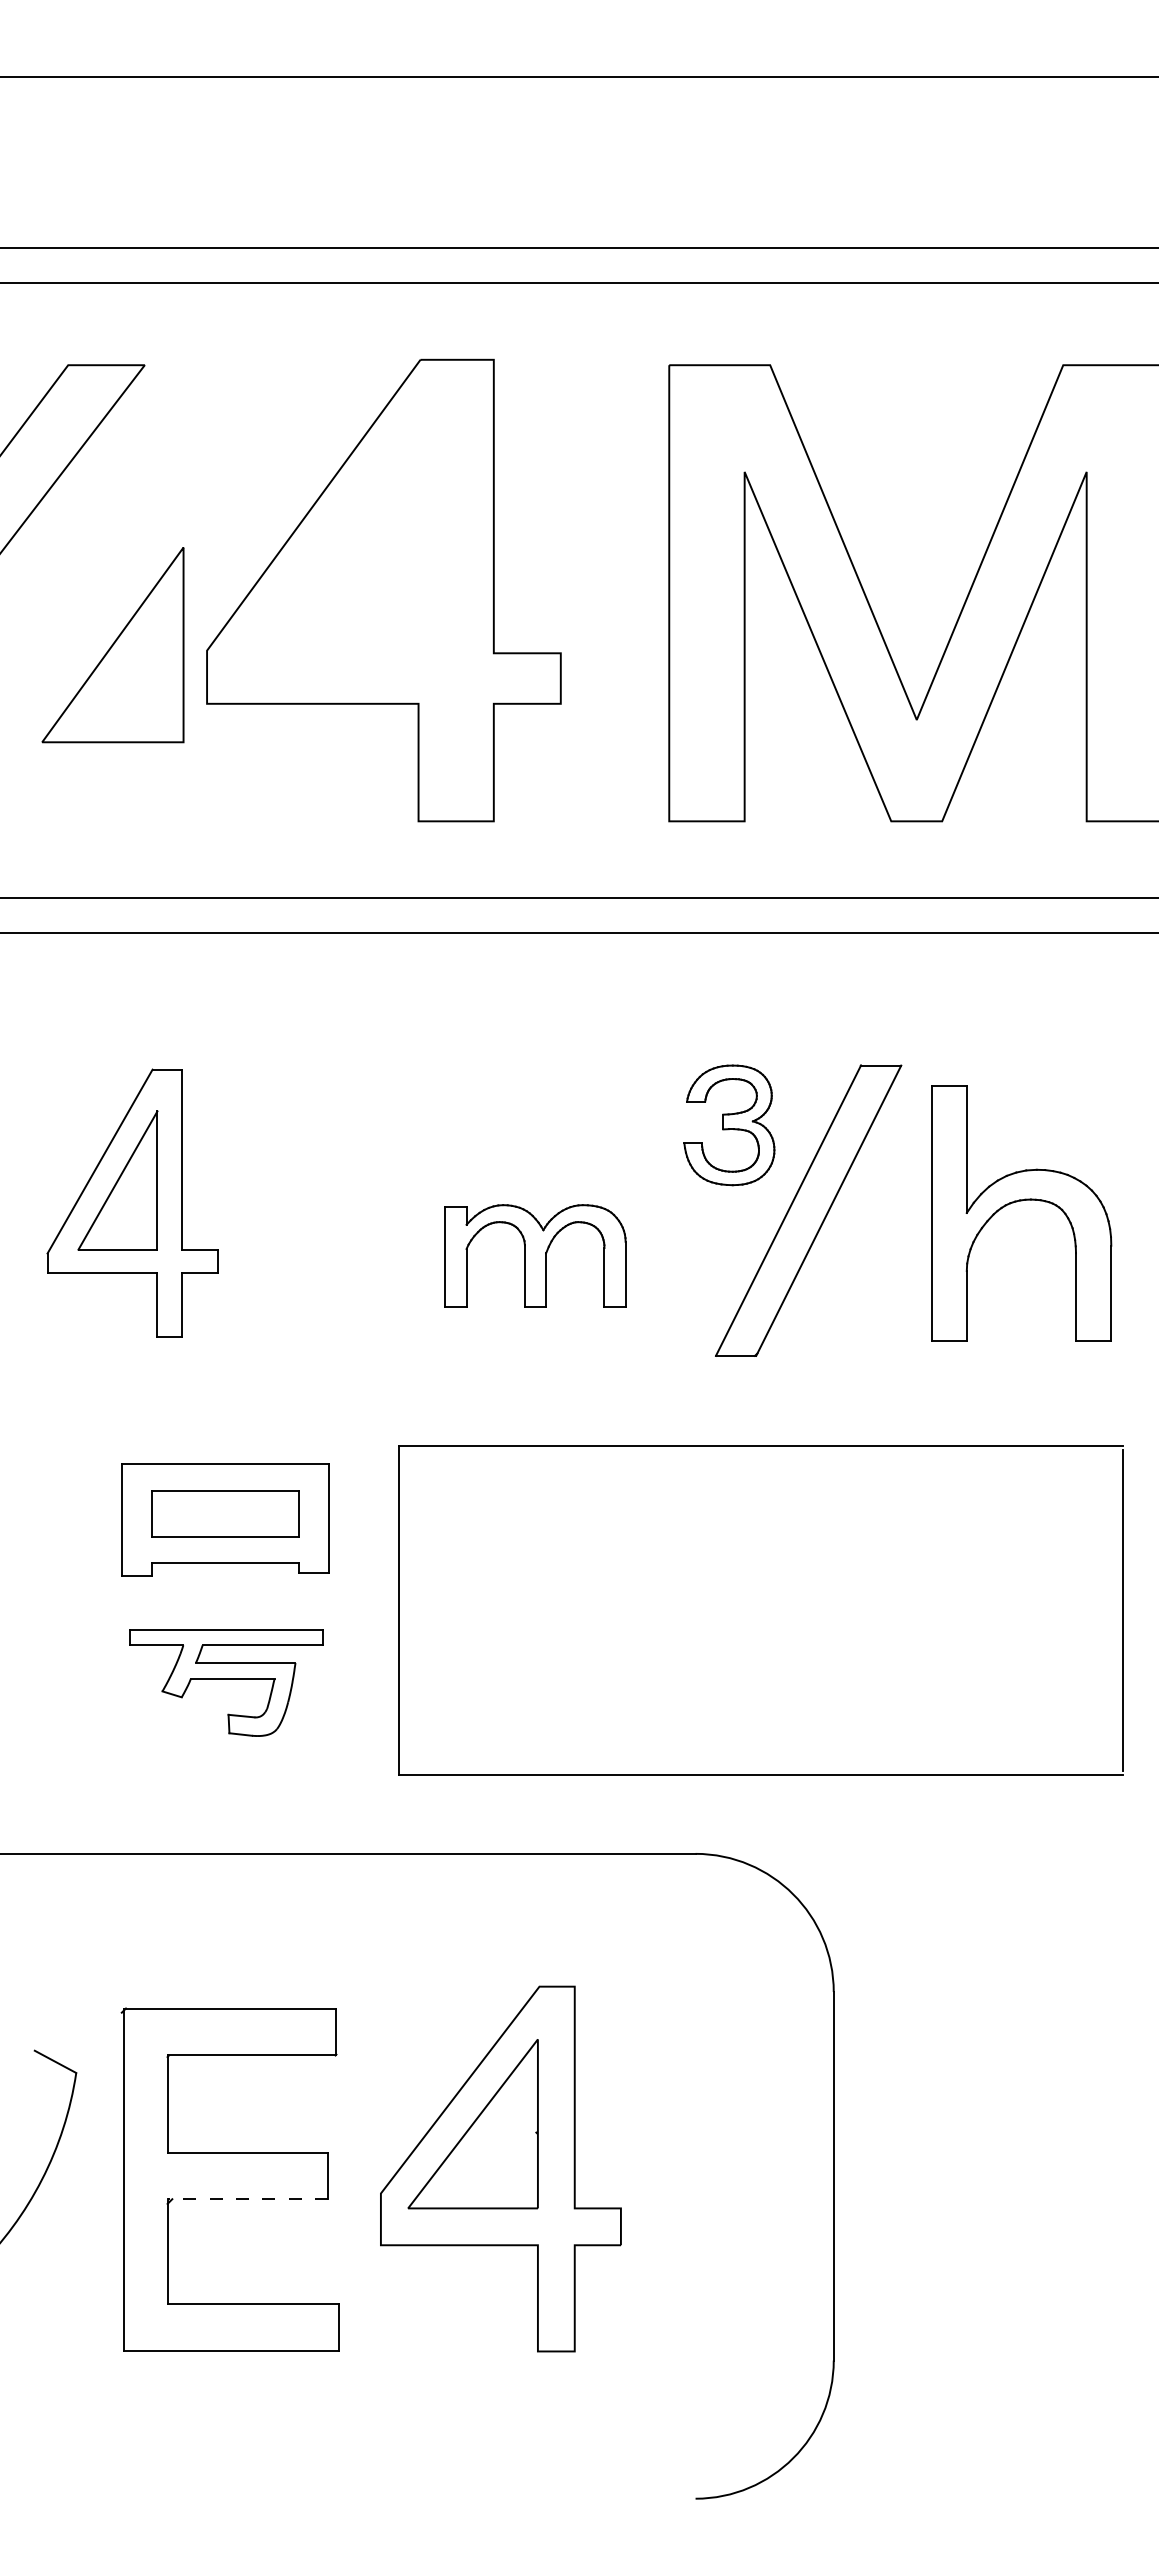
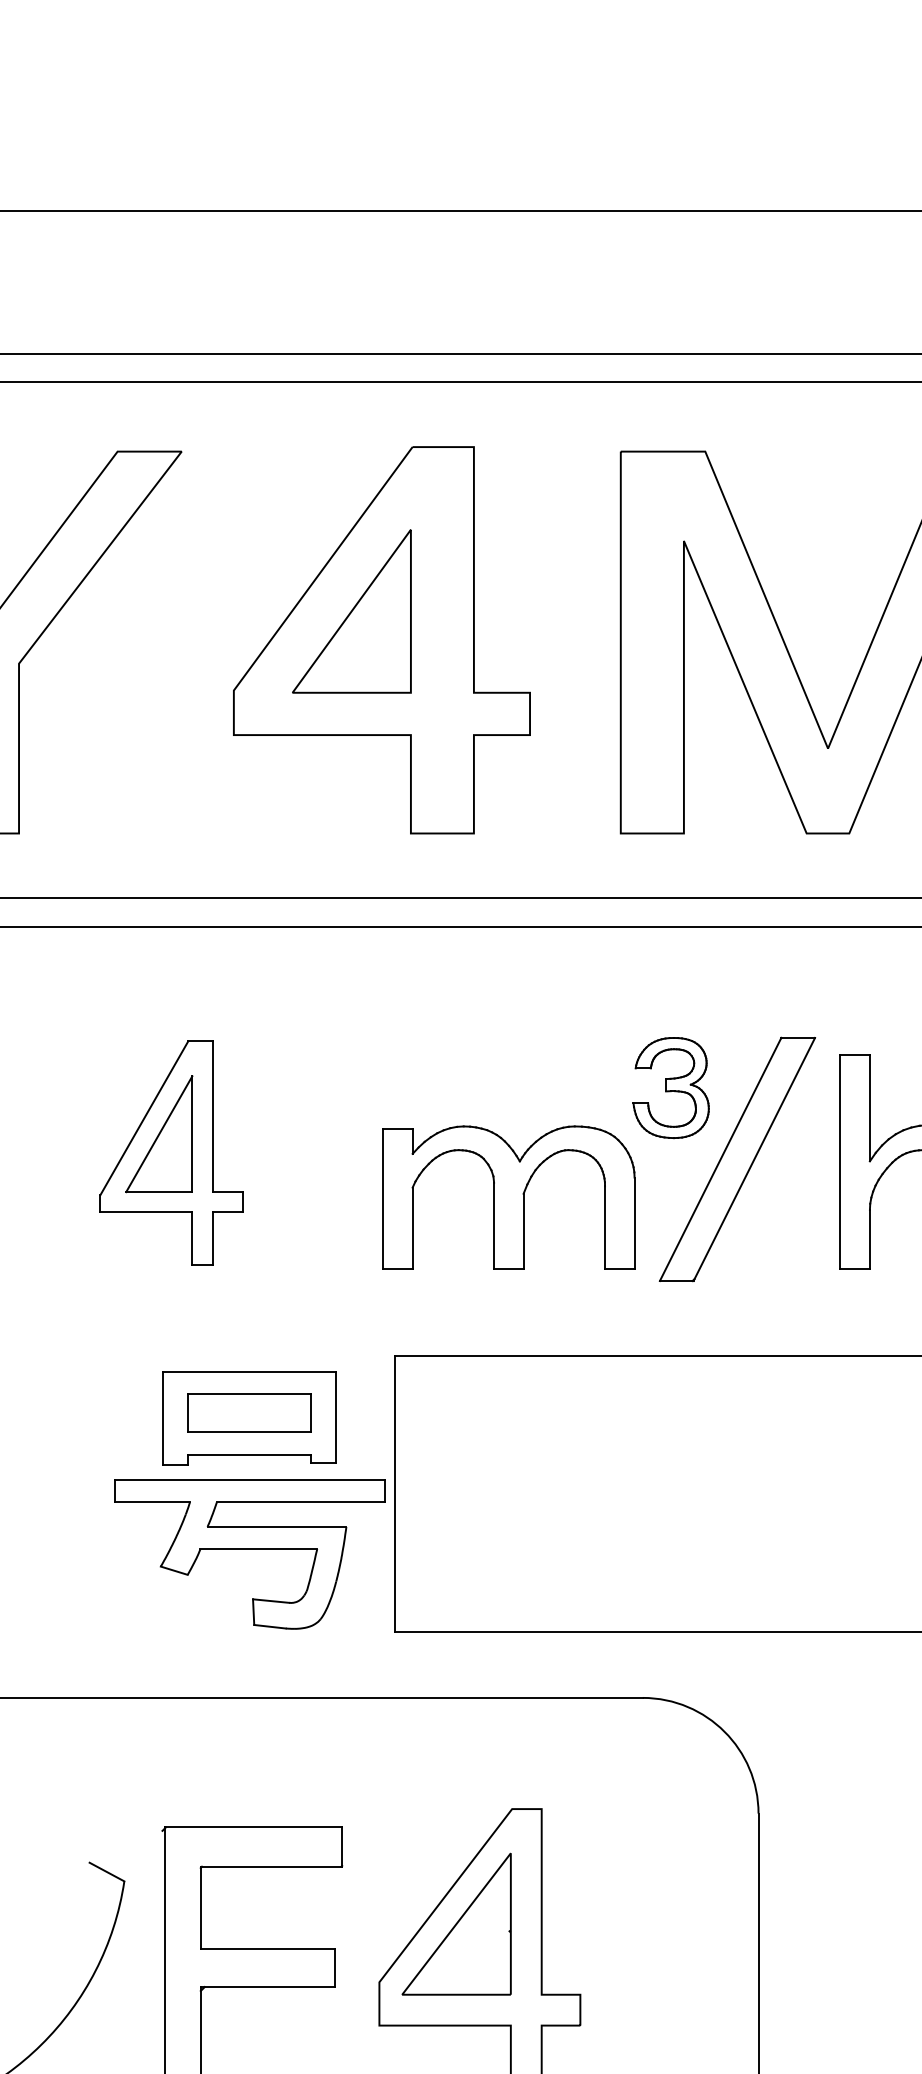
part: (112, 645) -> (351, 611), moved
part: (535, 1255) -> (508, 1196), size x1.67
part: (226, 1682) -> (250, 1554), size x1.67
line: (247, 2199) -> (267, 1987), dashed -> solid

